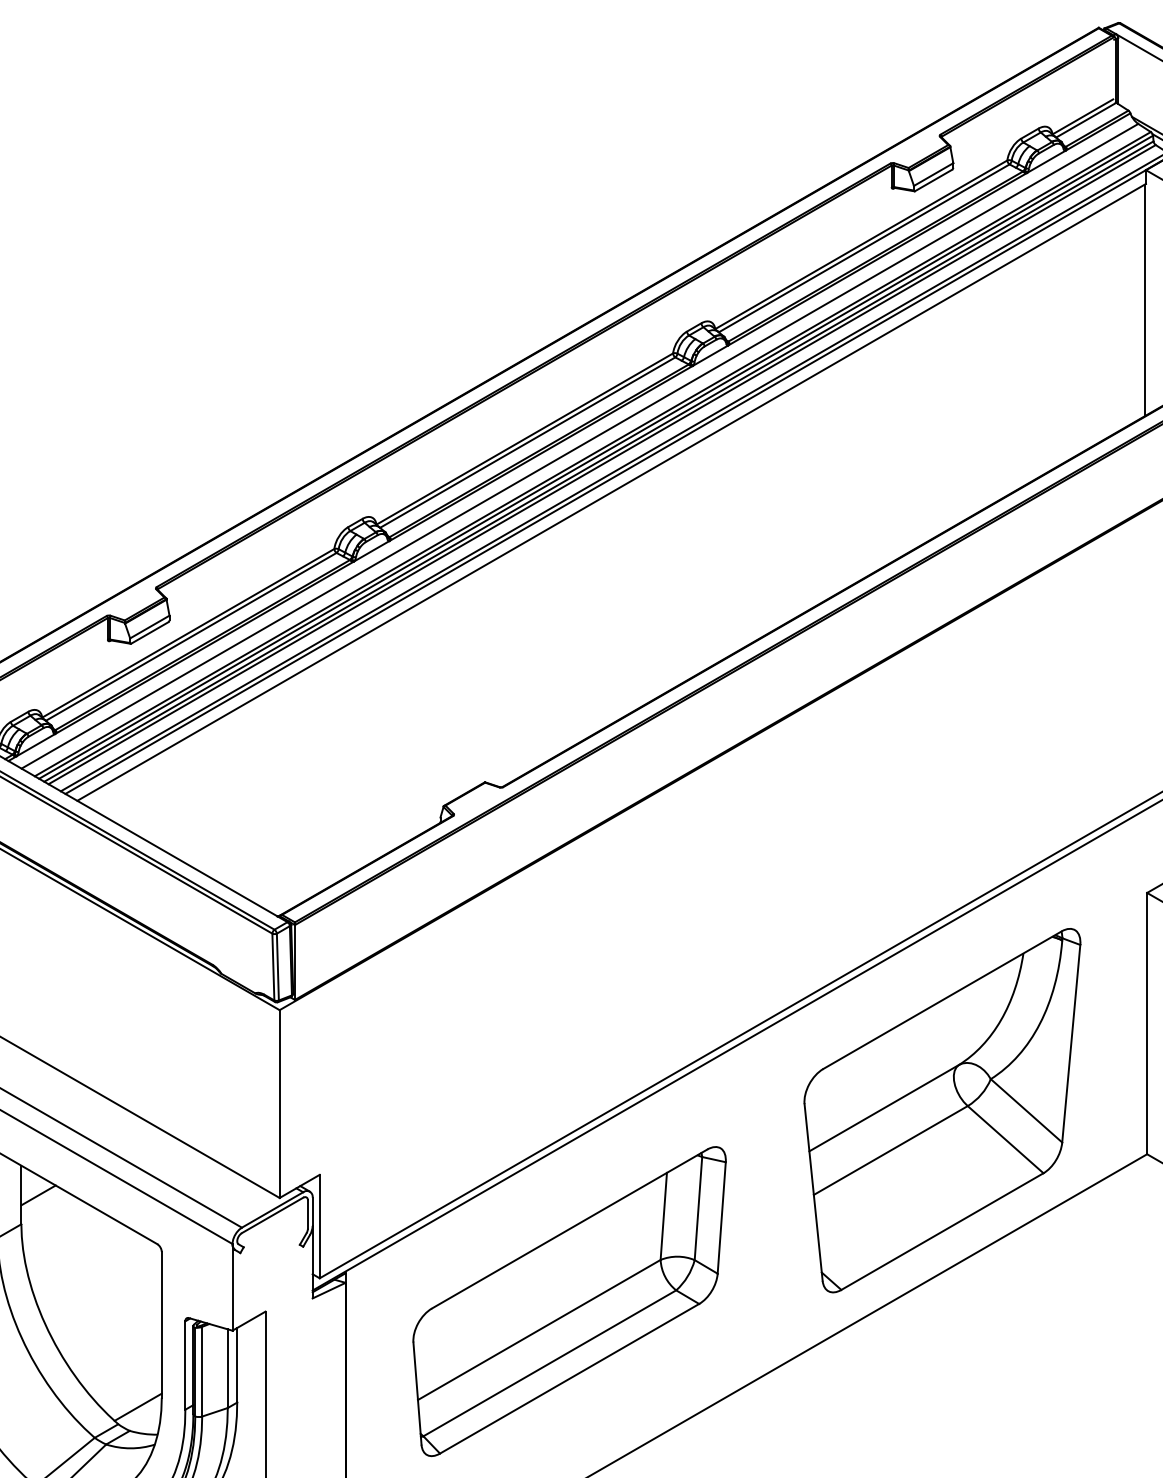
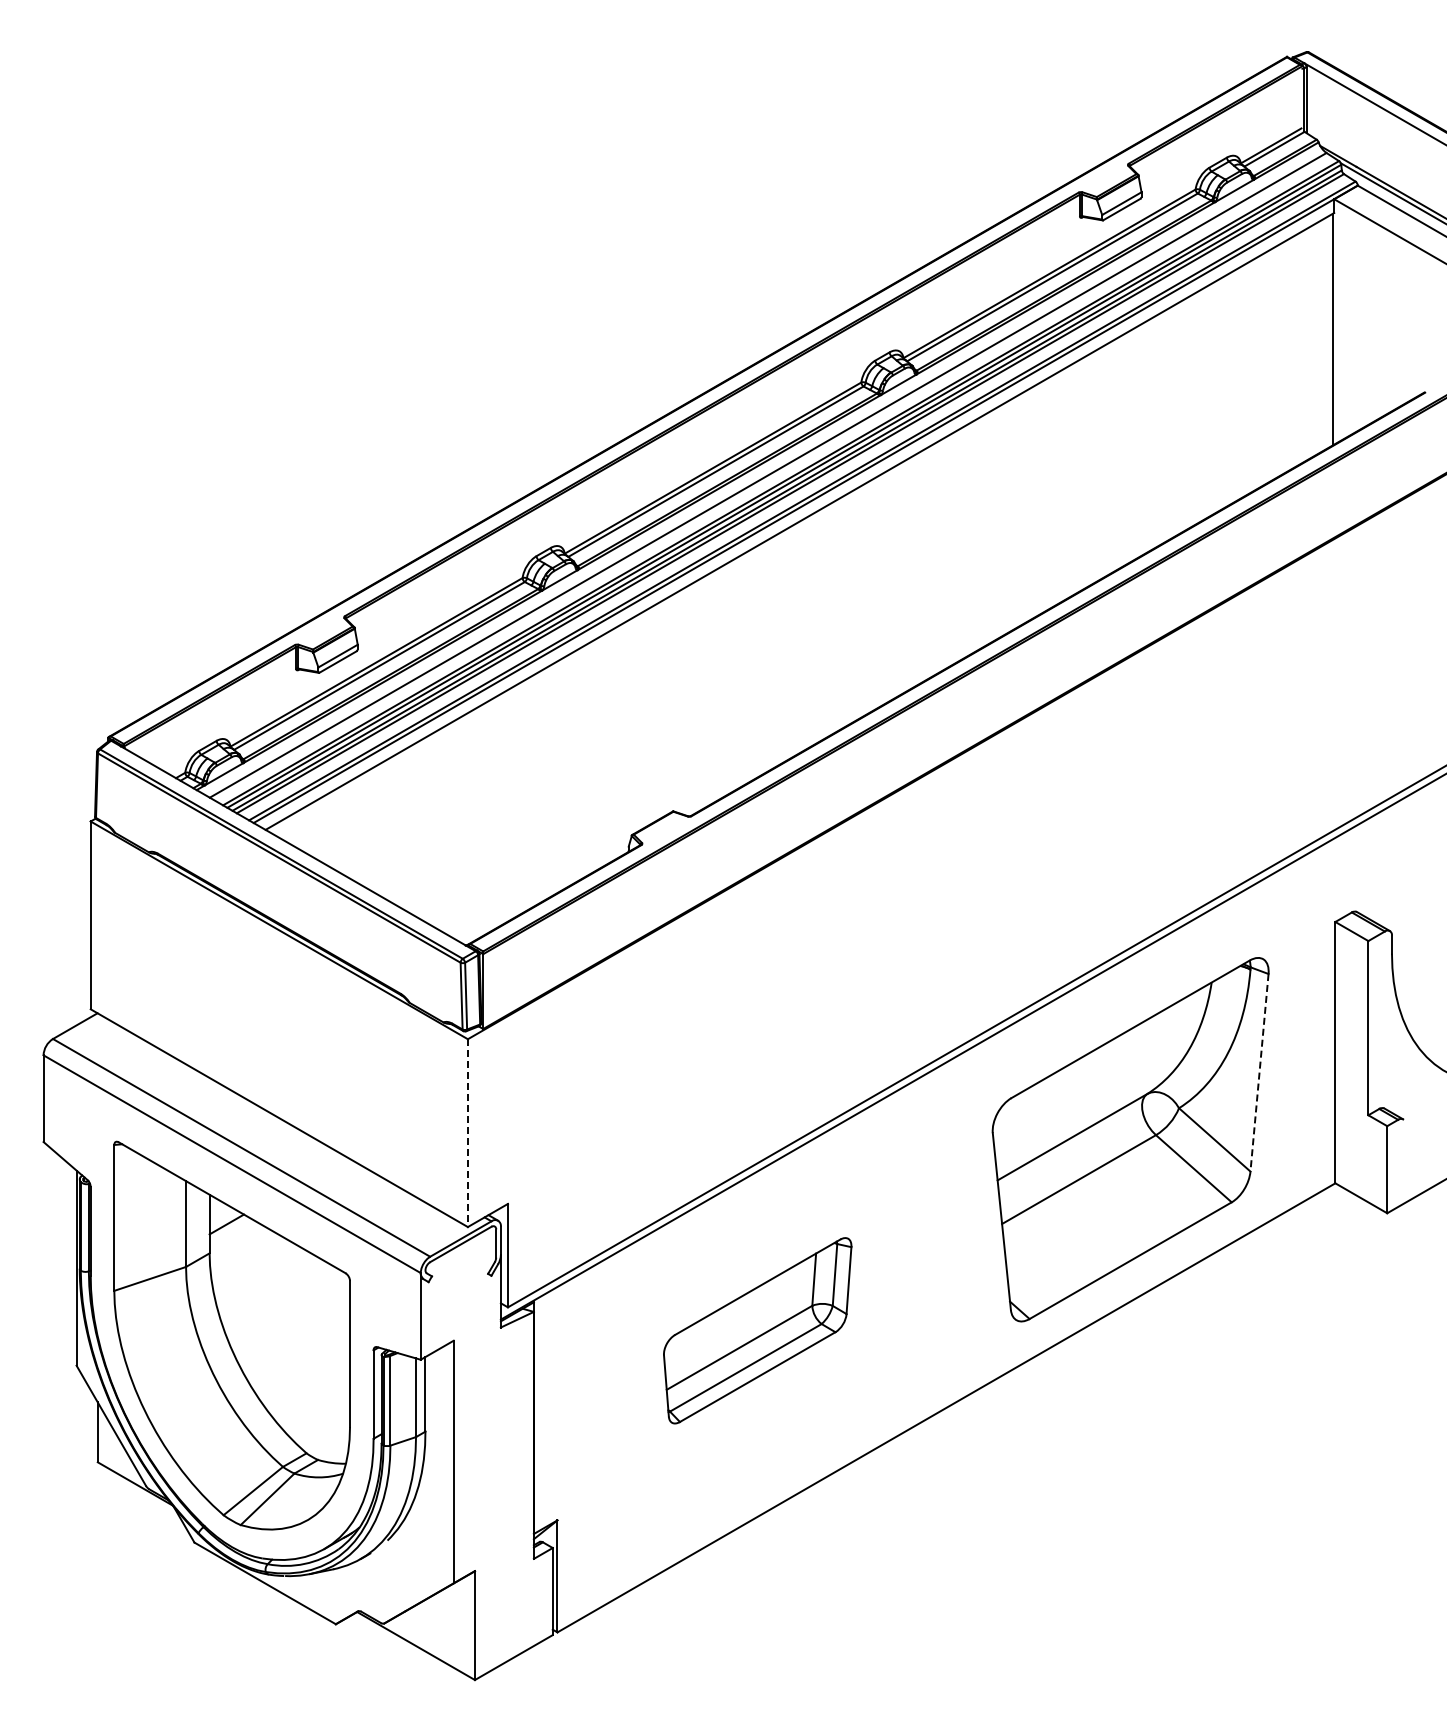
line: (1071, 1044) -> (1259, 1073), solid -> dashed
line: (279, 1104) -> (467, 1133), solid -> dashed
part: (569, 1301) -> (757, 1330), size x0.6
line: (138, 1406) -> (326, 1435), removed

